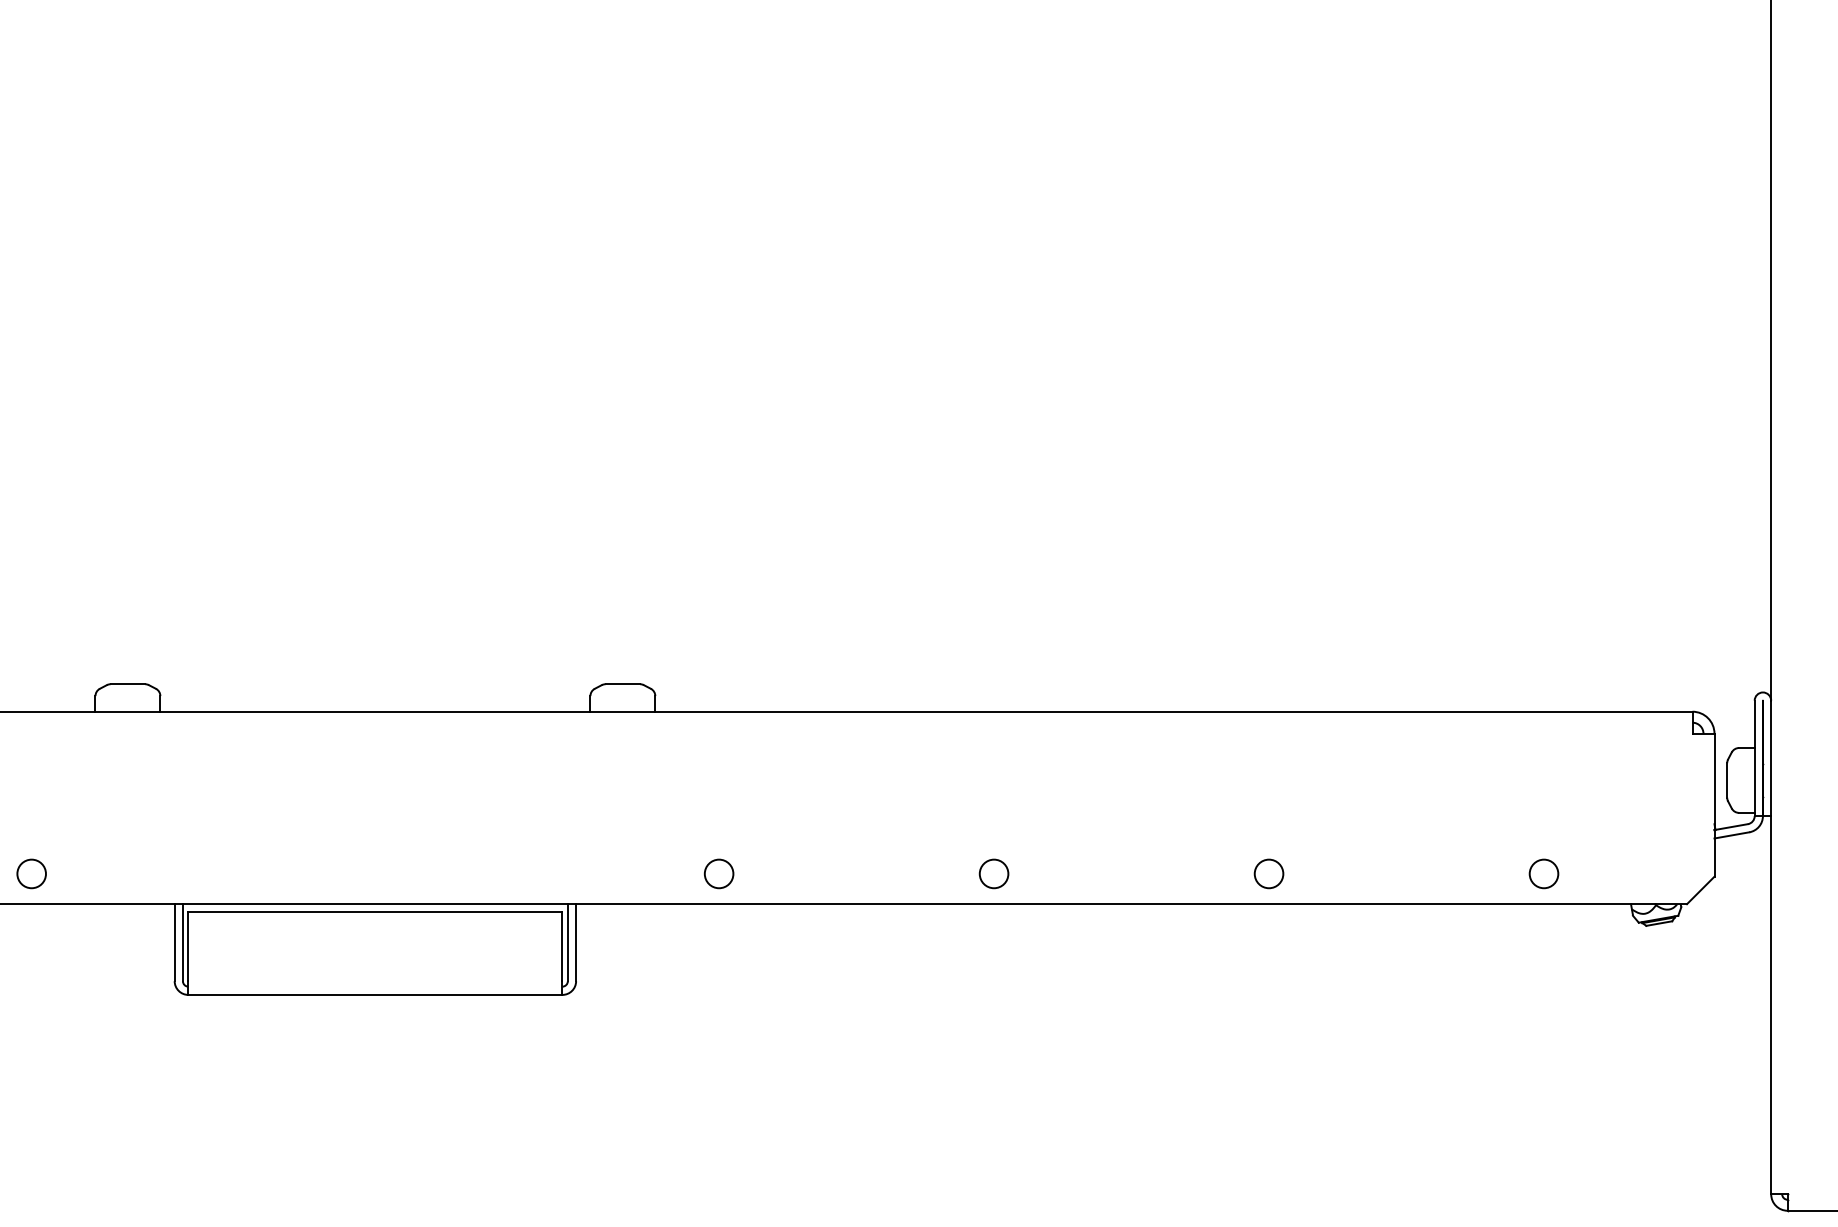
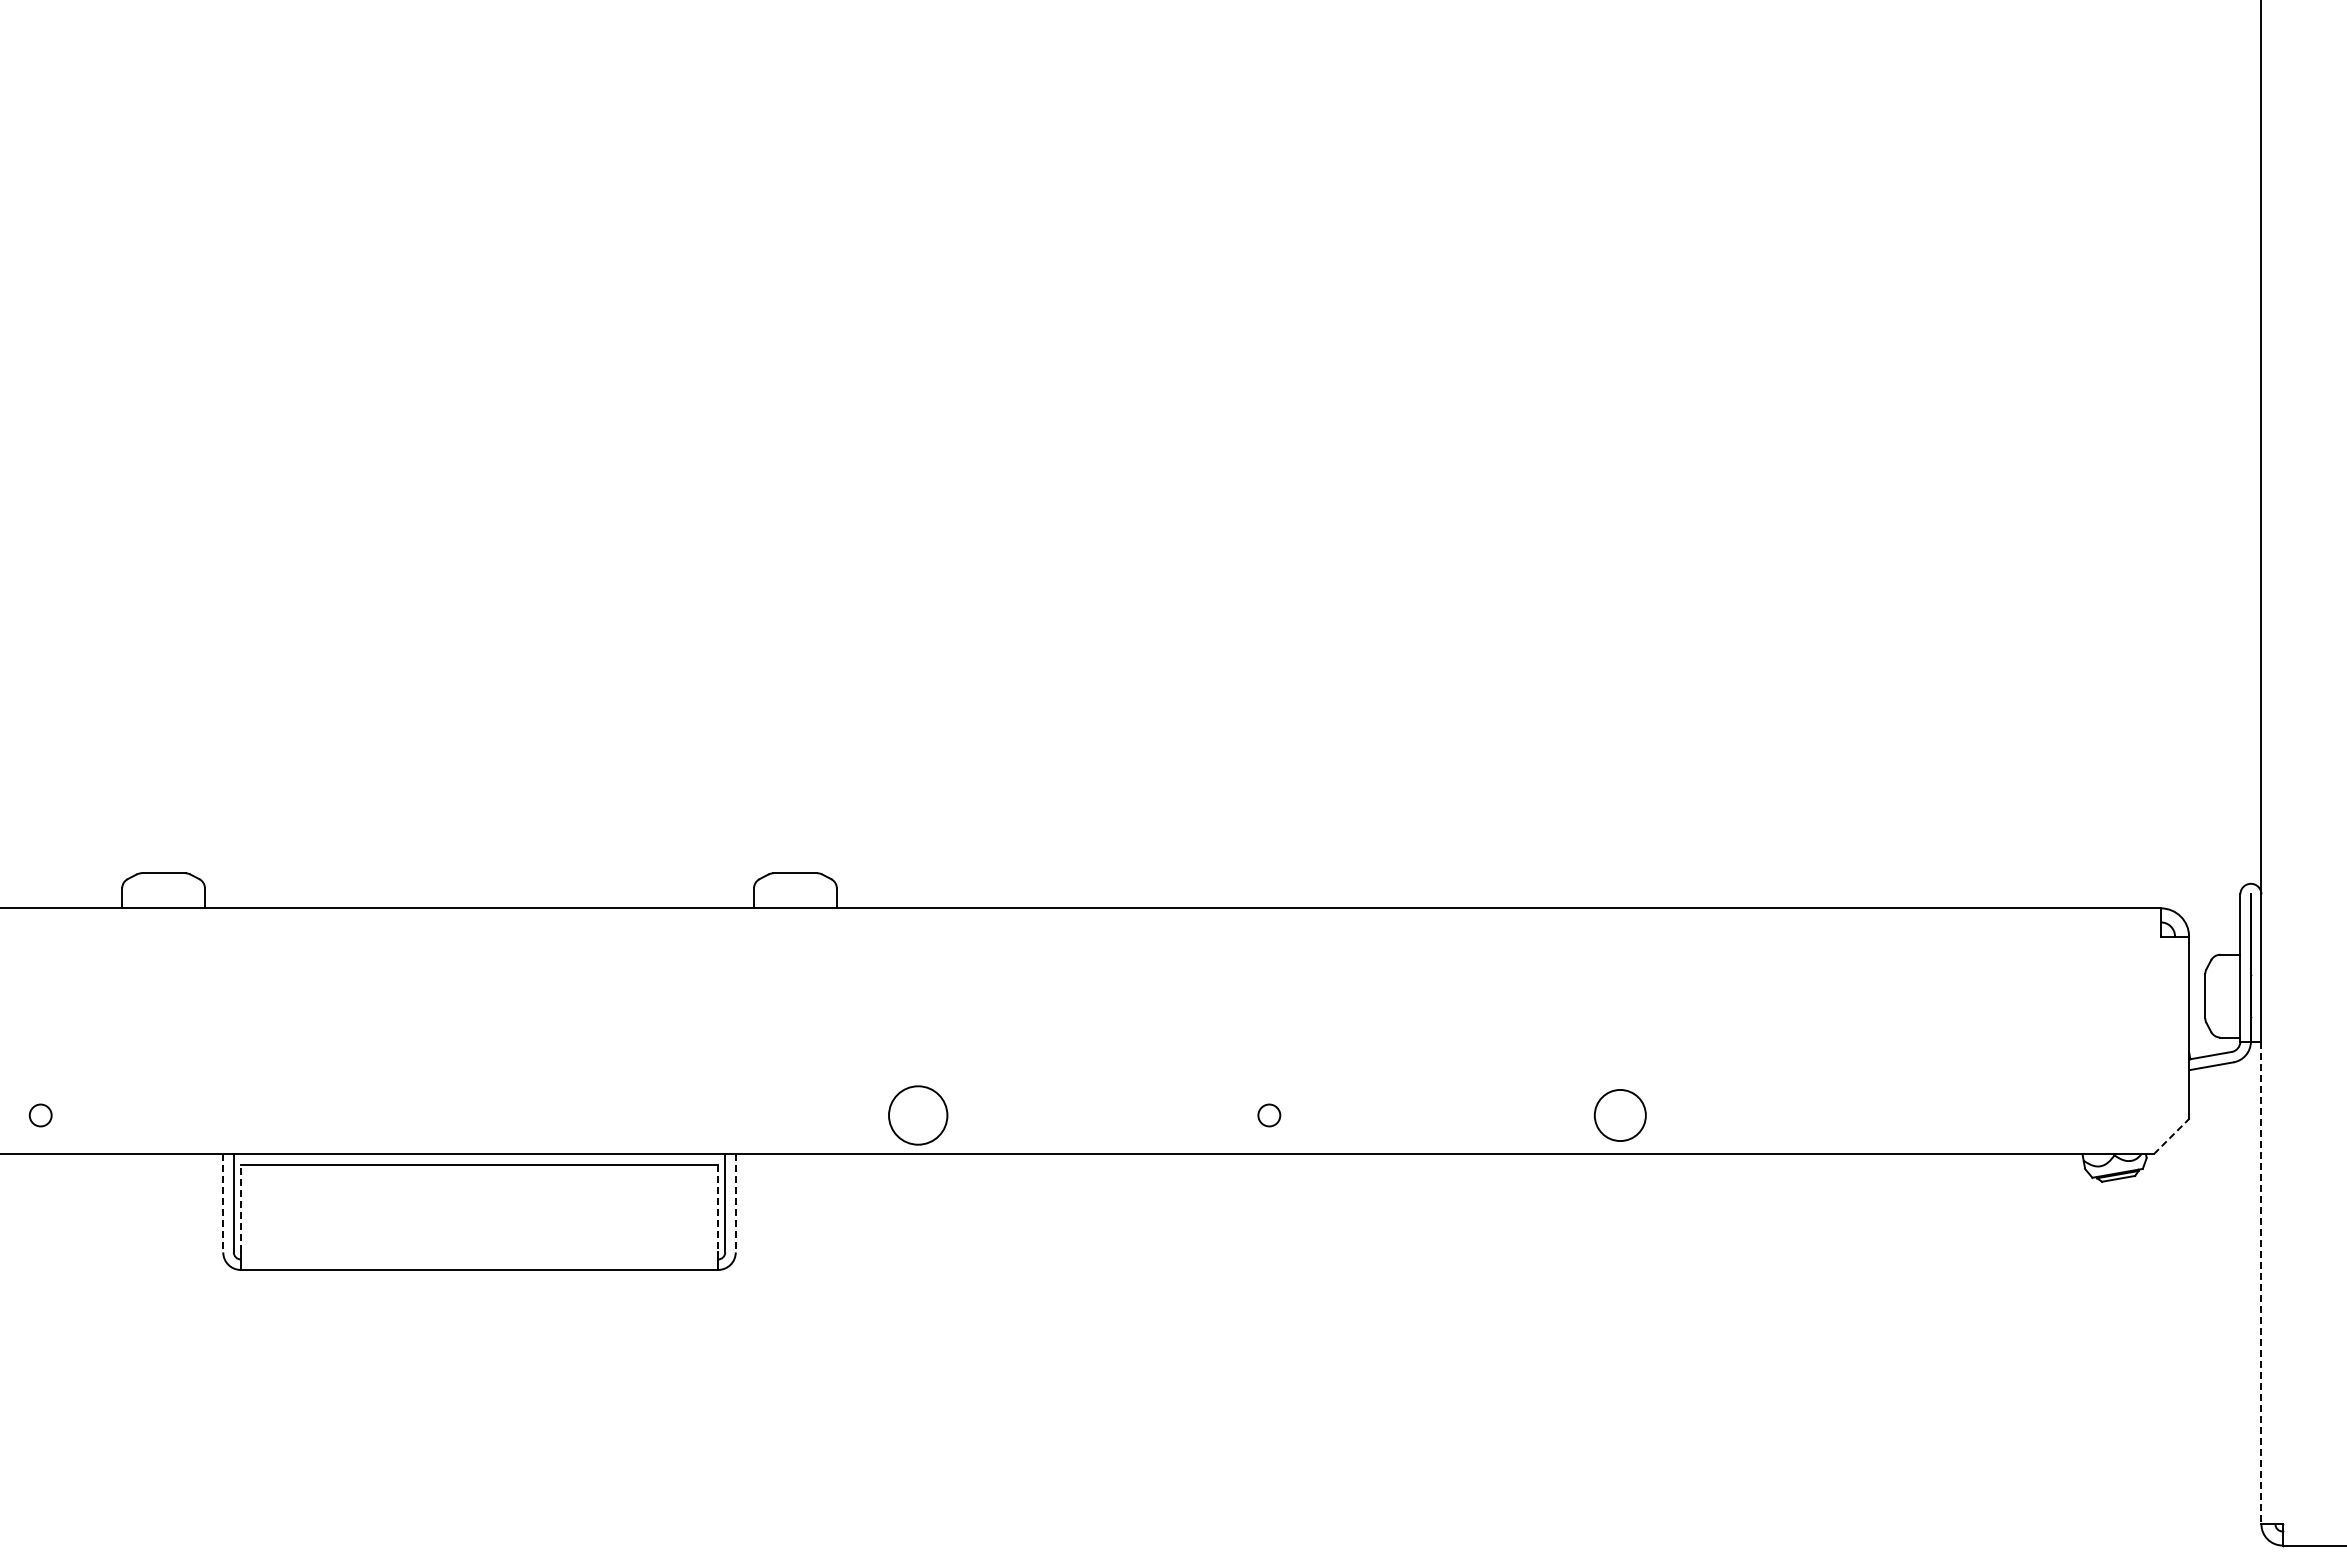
circle: (31, 873) -> (40, 1115), size x0.6
circle: (719, 873) -> (918, 1115), size x1.6
circle: (994, 873) -> (1269, 1115), size x0.6
circle: (1269, 873) -> (1620, 1115), size x1.4
circle: (1544, 873) -> (1971, 1115), removed
line: (1700, 890) -> (2171, 1136), solid -> dashed
line: (174, 942) -> (223, 1203), solid -> dashed
line: (575, 942) -> (735, 1203), solid -> dashed
line: (188, 946) -> (240, 1208), solid -> dashed
line: (562, 946) -> (718, 1208), solid -> dashed
line: (1771, 1005) -> (2261, 1283), solid -> dashed

